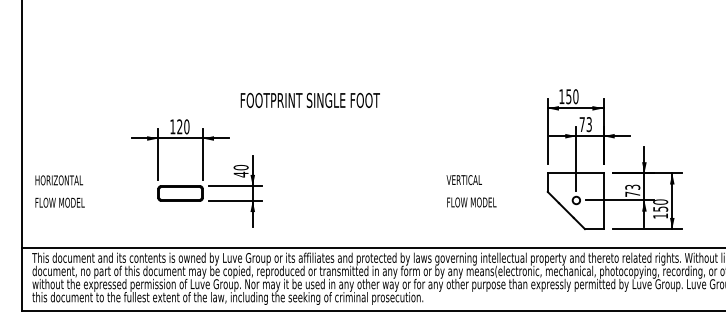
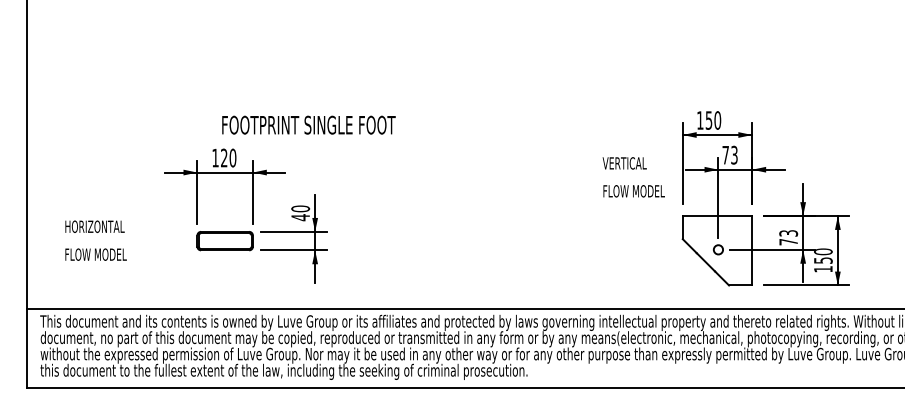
text: (310, 99) -> (308, 124), moved
text: (59, 191) -> (95, 240), moved
text: (471, 191) -> (633, 177), moved

